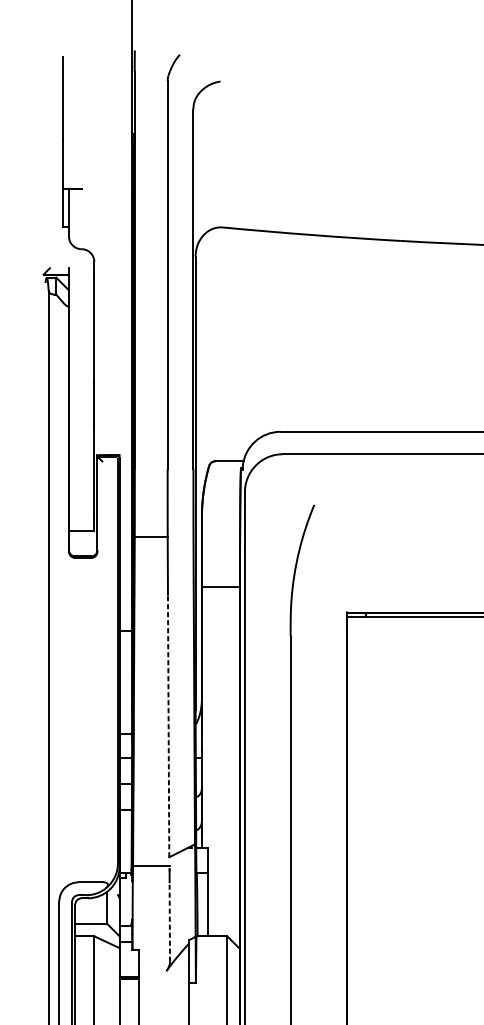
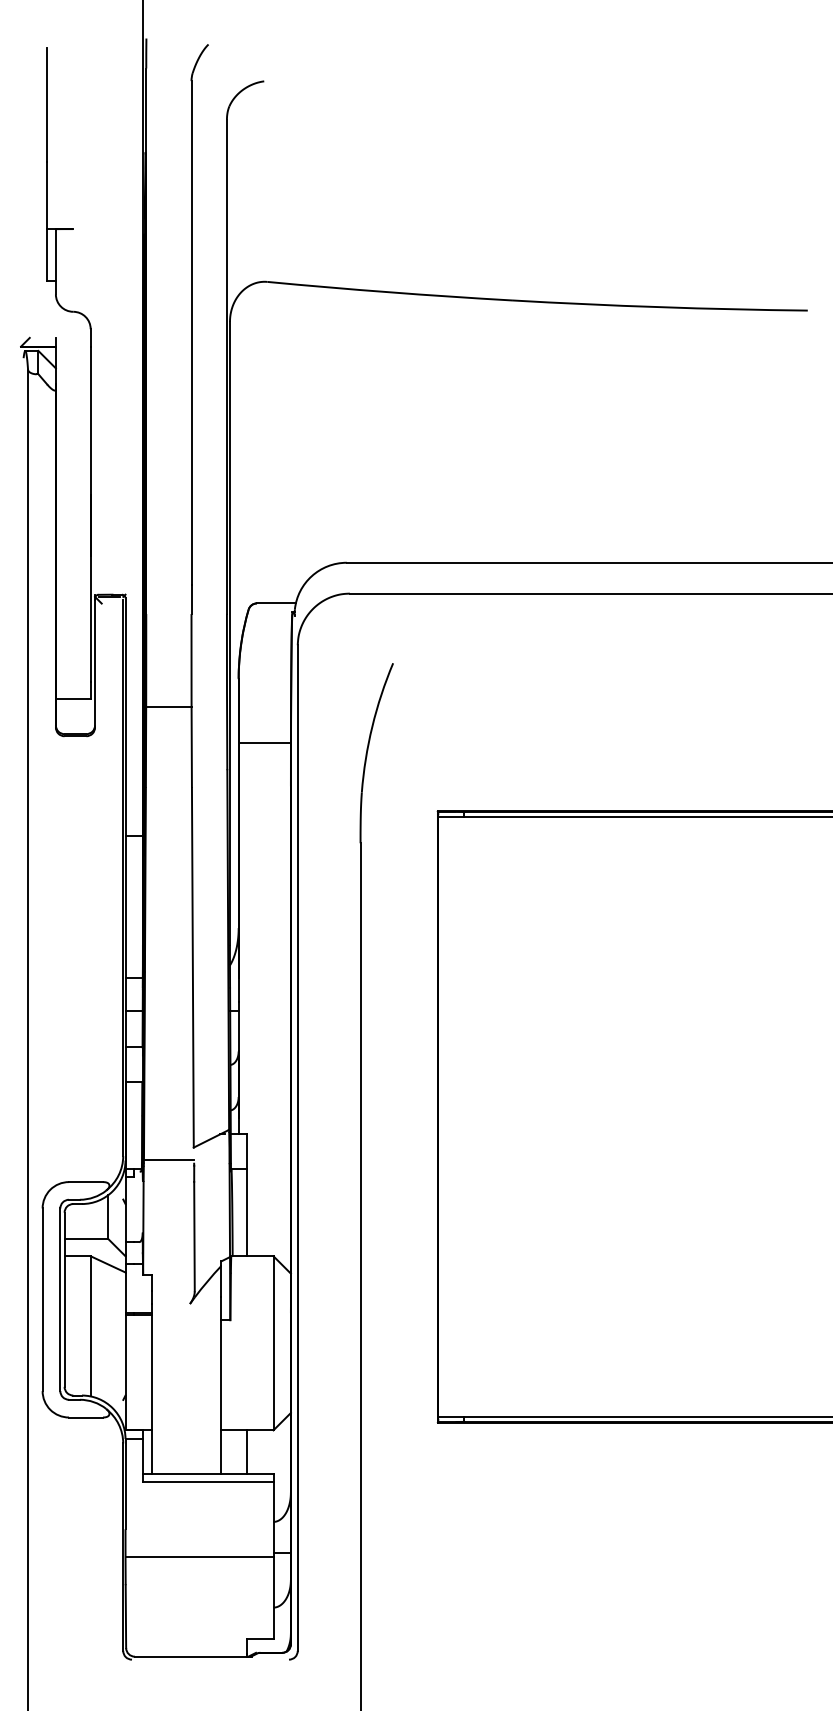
line: (220, 586) -> (264, 742), moved
line: (168, 726) -> (192, 967), dashed -> solid
line: (169, 921) -> (194, 1236), dashed -> solid

